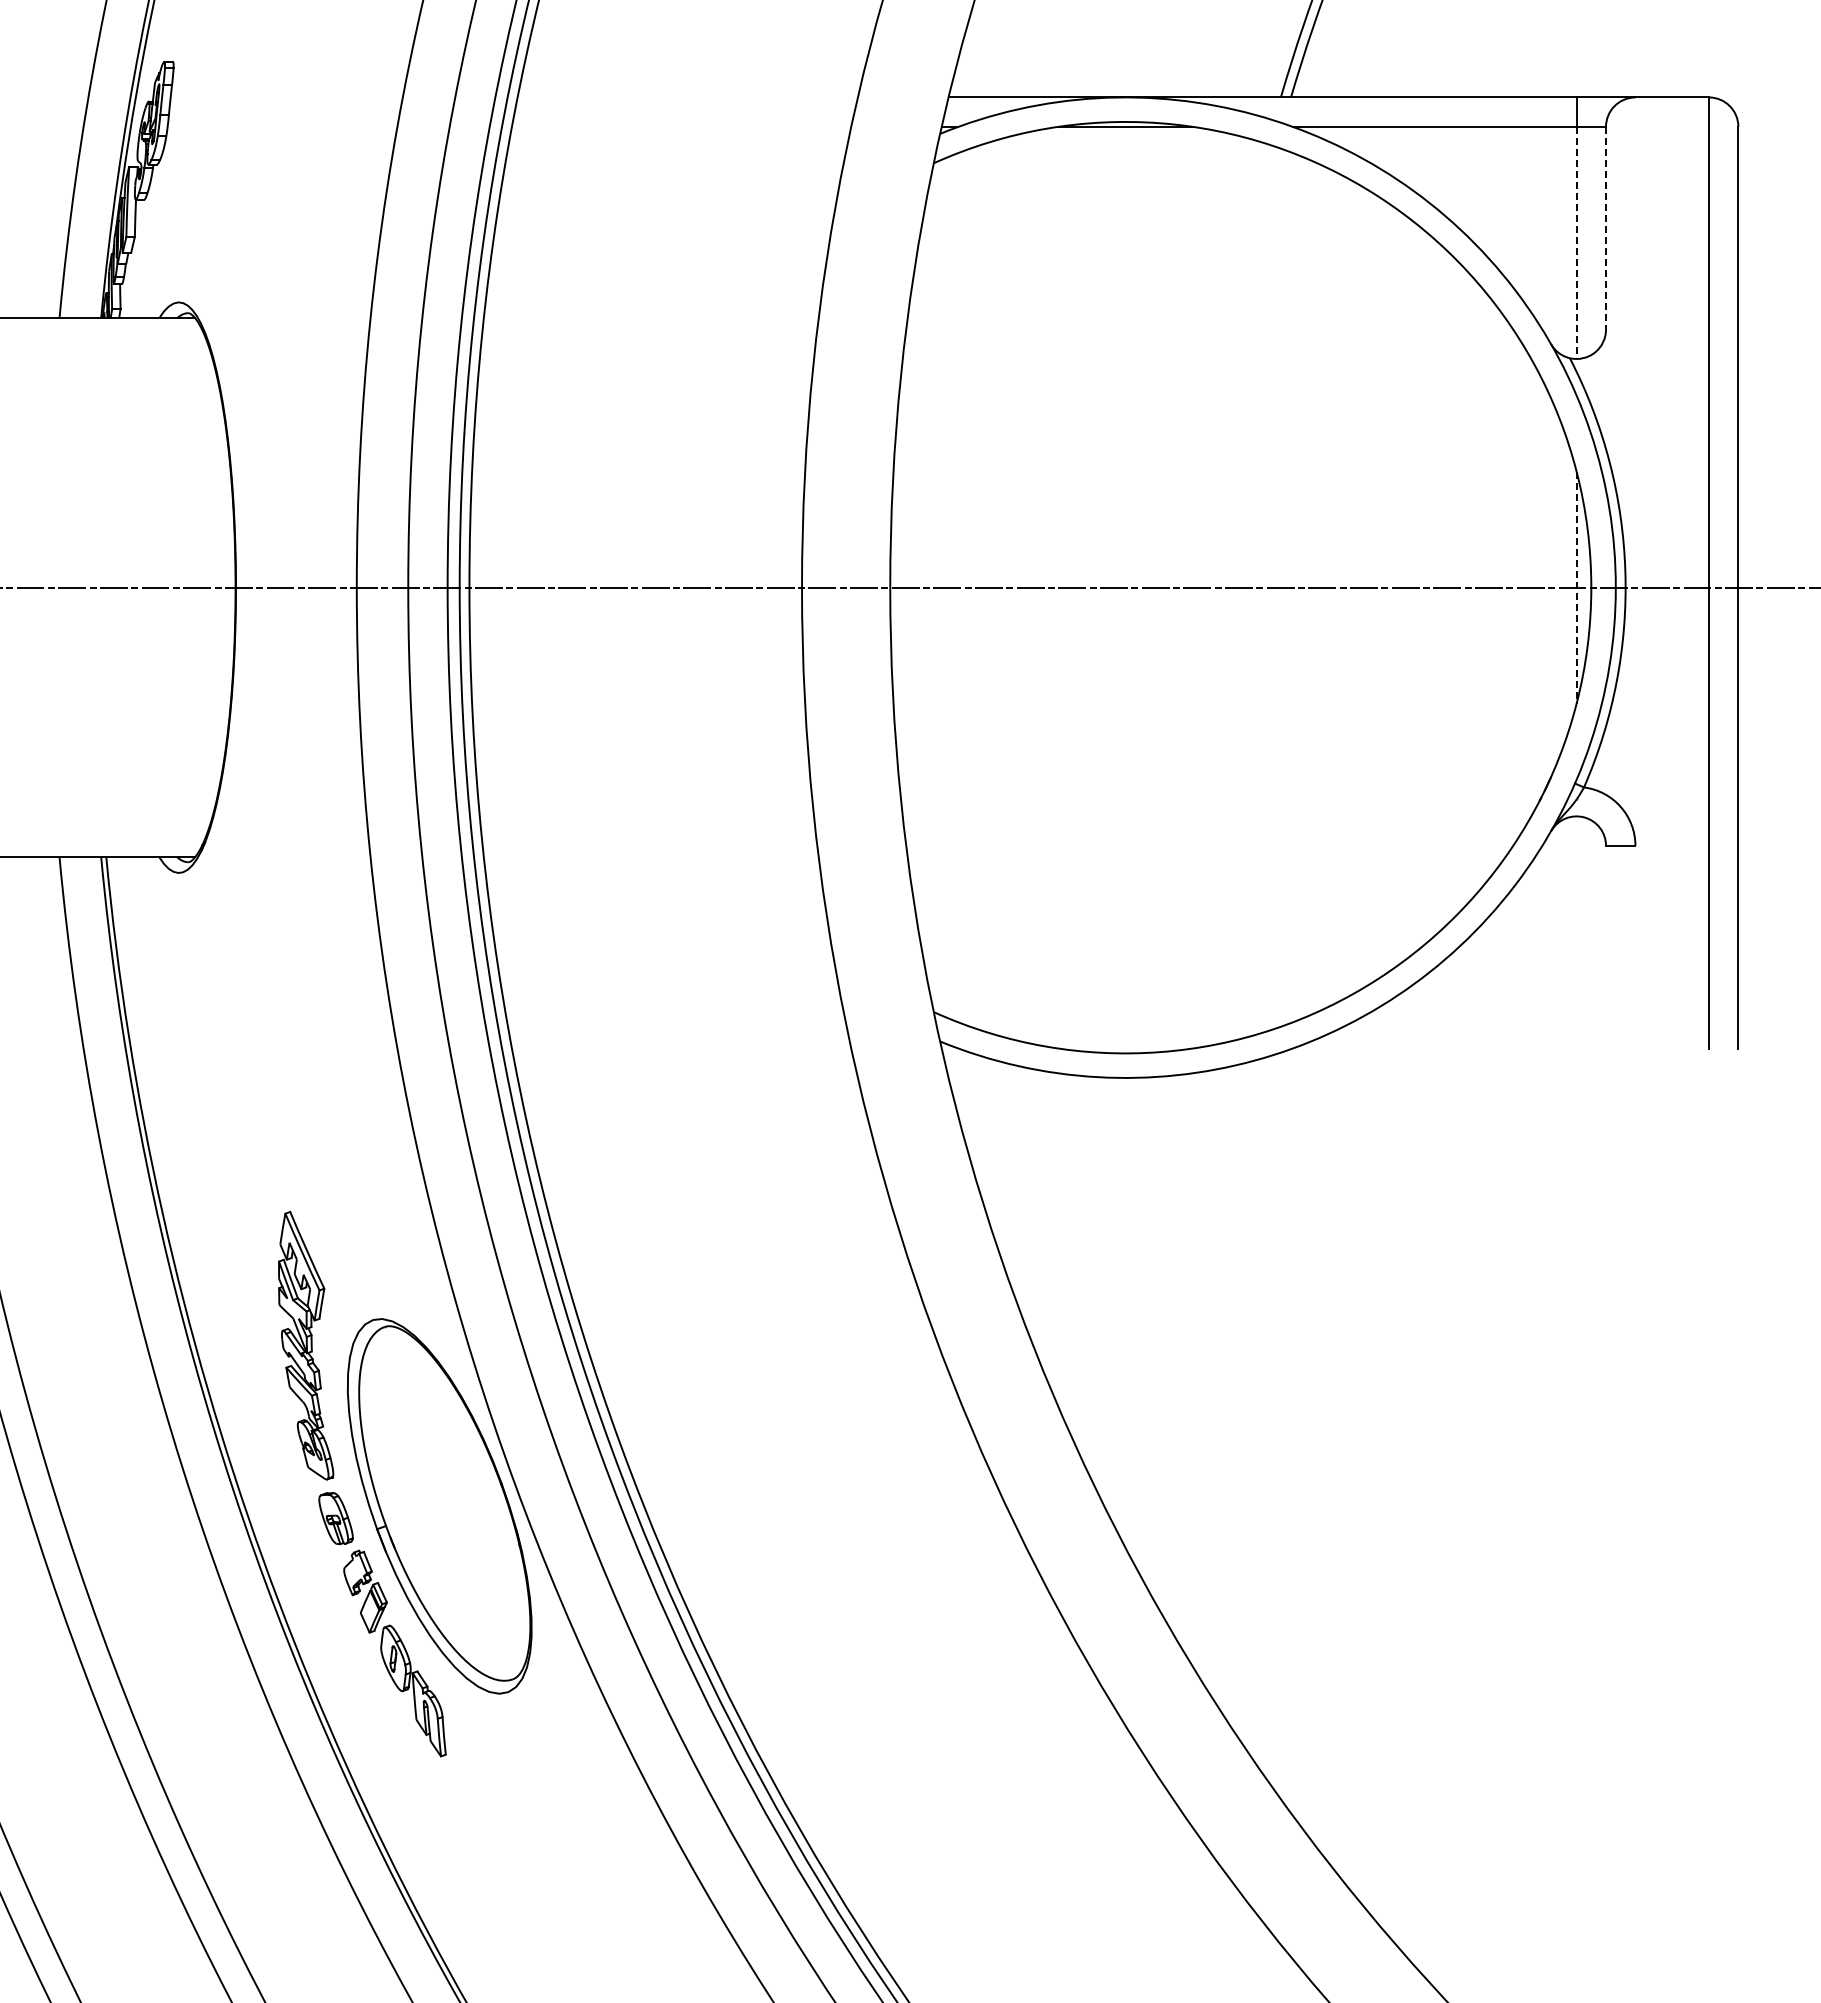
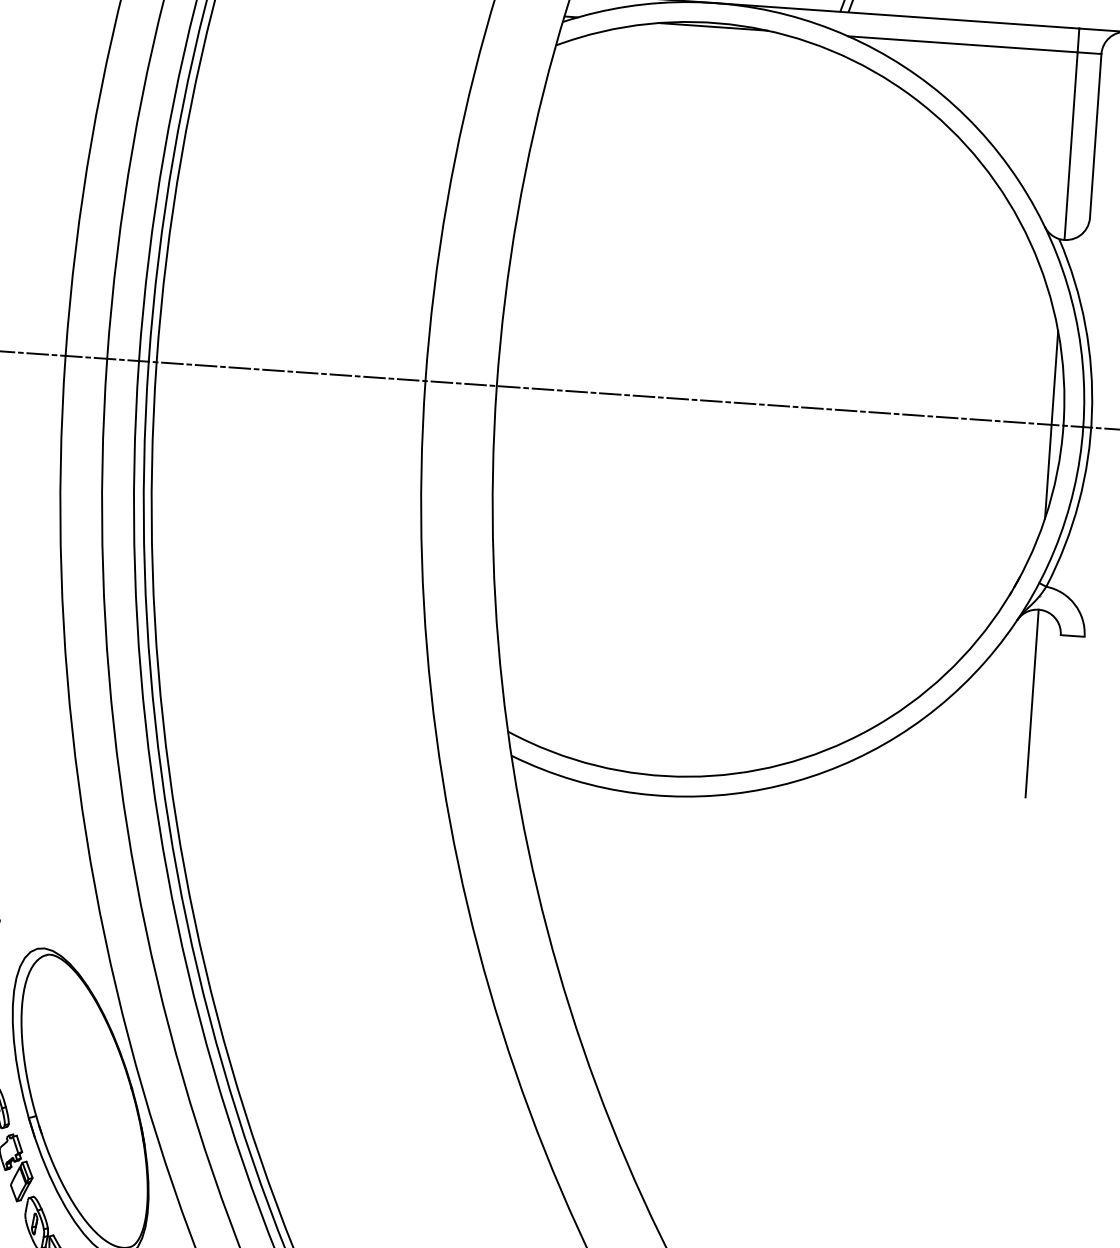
line: (1606, 228) -> (1096, 136), dashed -> solid
line: (1576, 243) -> (1070, 146), dashed -> solid
line: (1576, 588) -> (1051, 425), dashed -> solid
line: (1576, 932) -> (1032, 703), added

